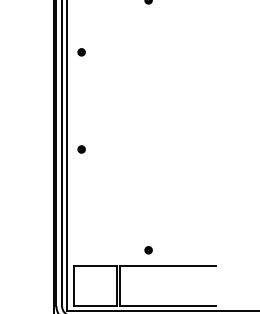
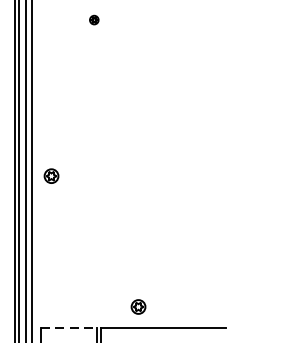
part: (81, 52) -> (94, 20), moved
part: (81, 149) -> (51, 176), size x1.6
part: (148, 250) -> (138, 307), size x1.6
line: (95, 266) -> (69, 328), solid -> dashed

